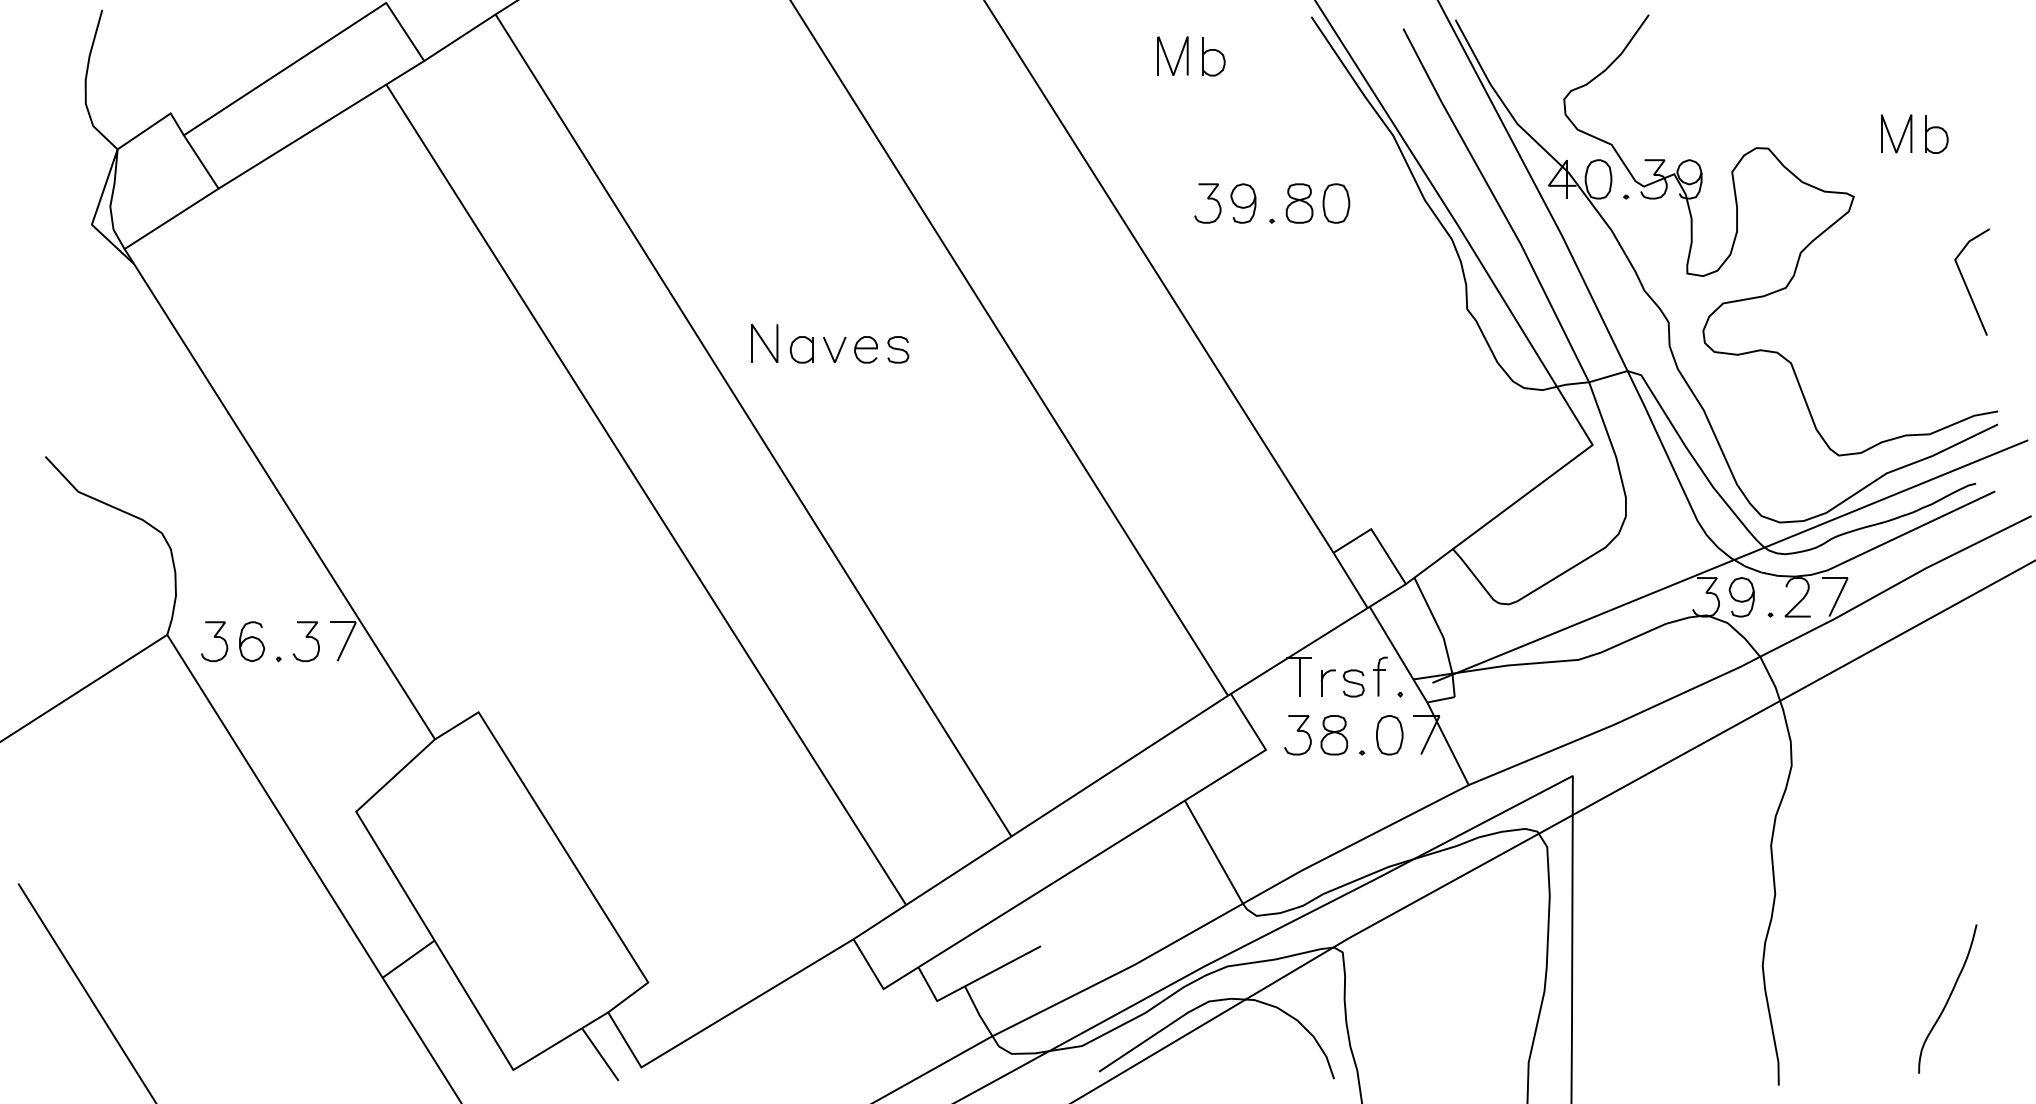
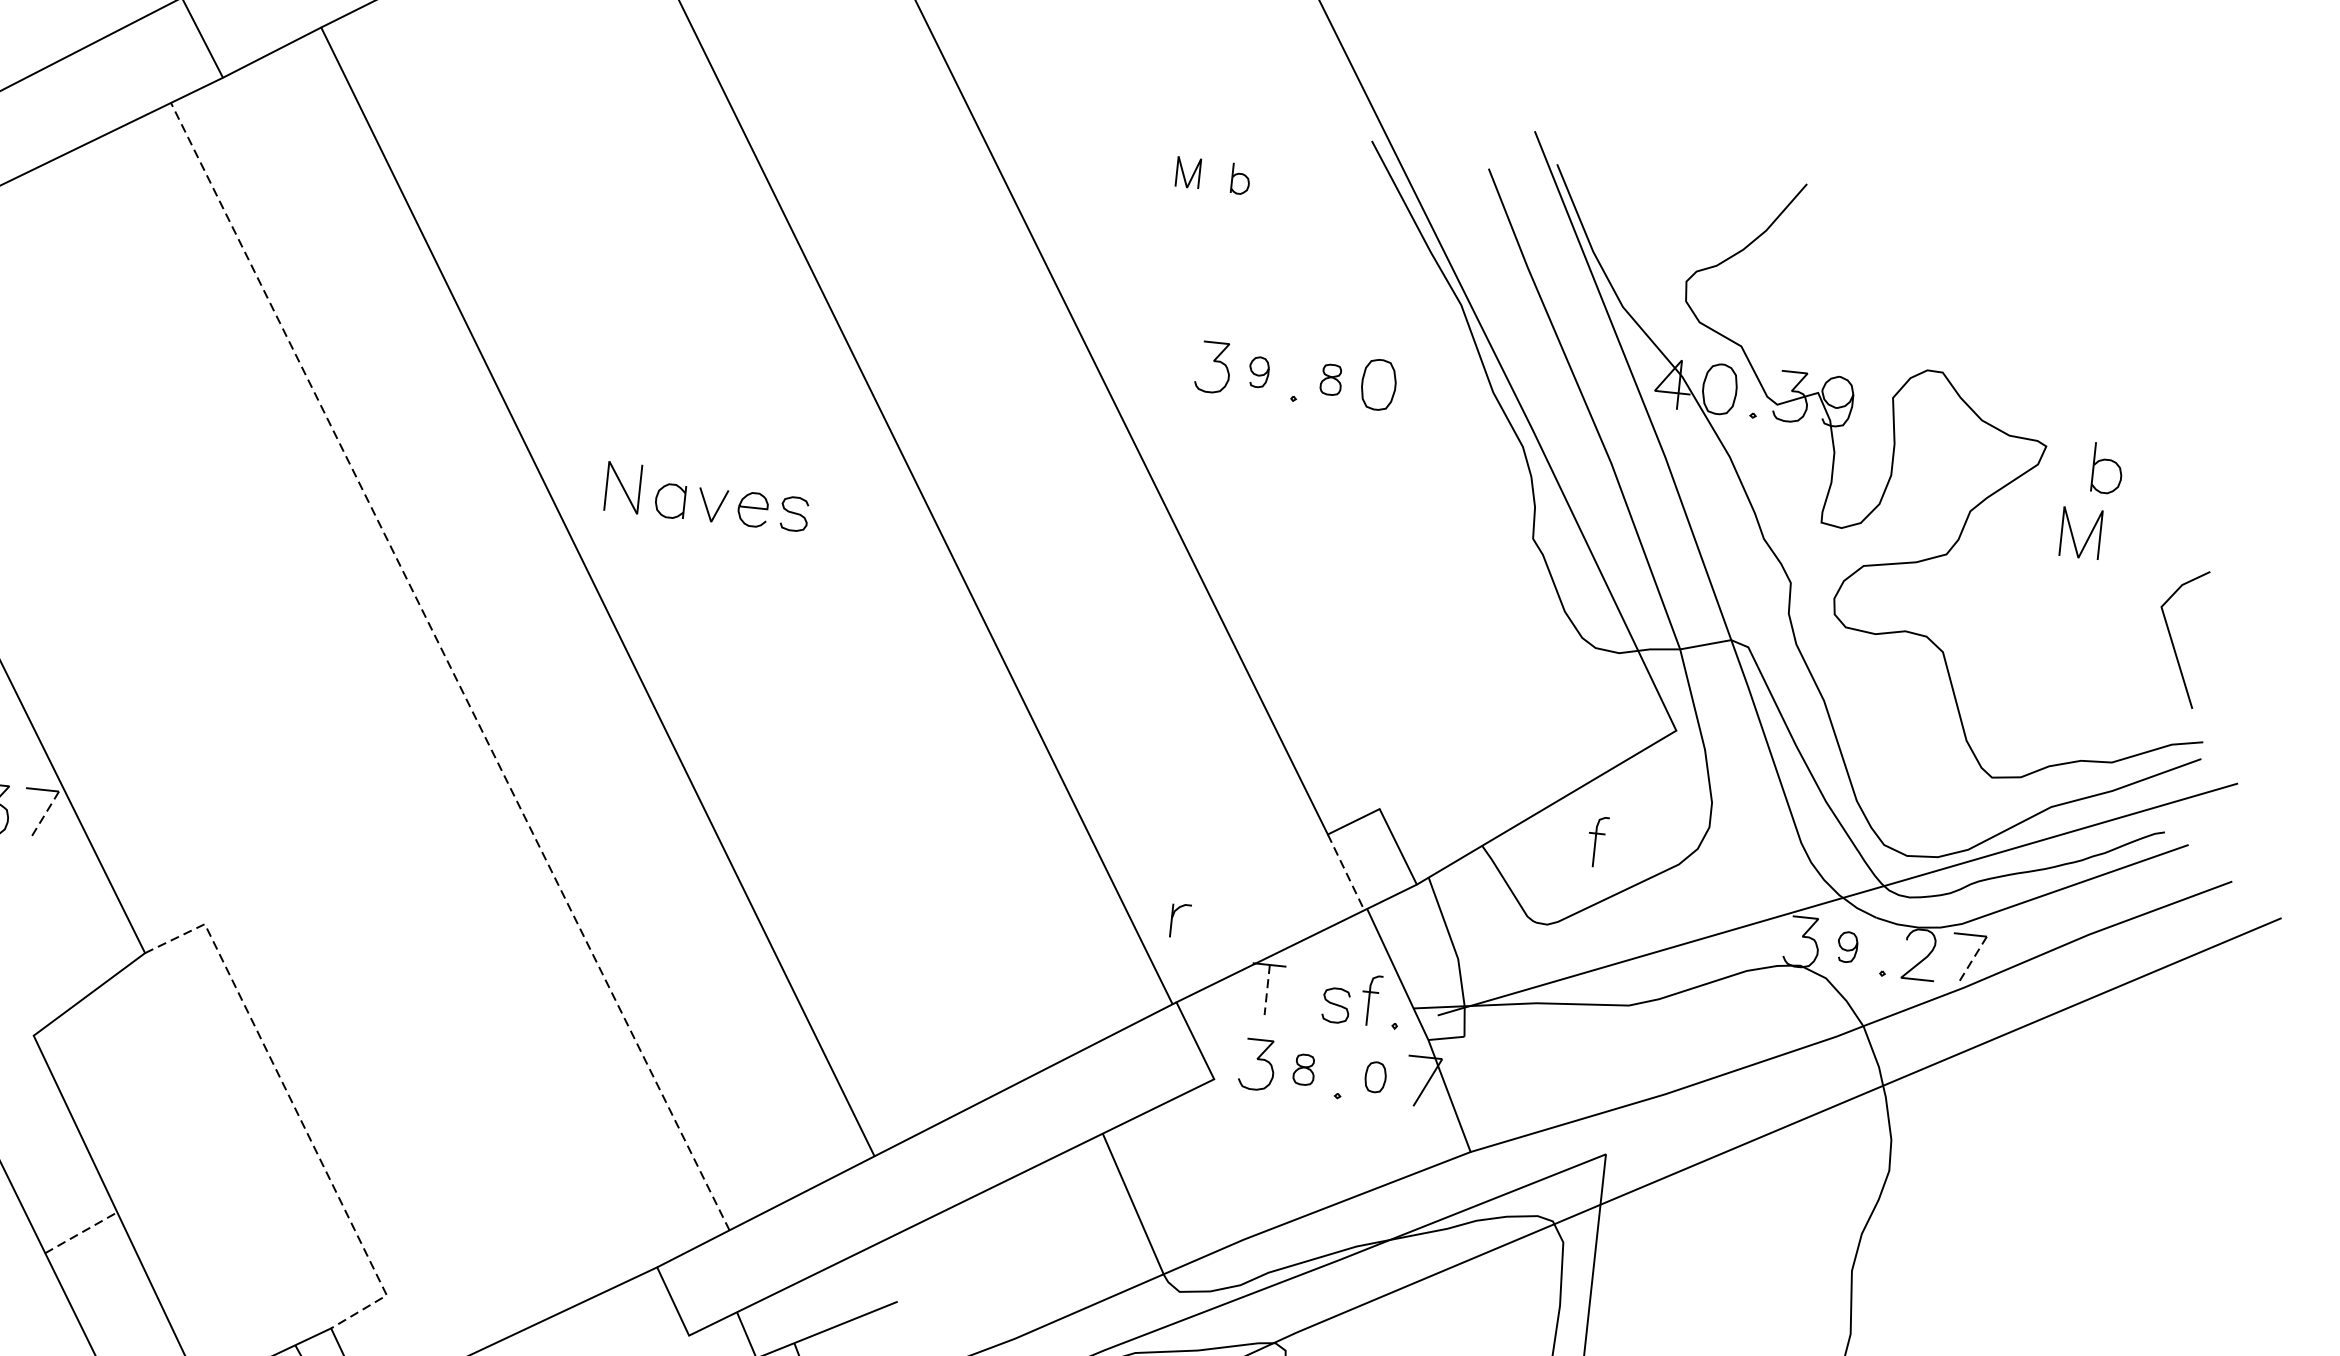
part: (1172, 55) -> (1187, 171), size x0.6
part: (1213, 56) -> (1240, 178), size x0.6
part: (1896, 133) -> (2081, 532), moved
part: (1936, 134) -> (2107, 469), moved
part: (1243, 203) -> (1259, 372), size x0.6
part: (1299, 203) -> (1331, 379), size x0.6
line: (1966, 283) -> (2172, 638), moved
line: (646, 495) -> (450, 667), solid -> dashed
part: (1541, 536) -> (1597, 841), added
line: (1350, 580) -> (1345, 872), solid -> dashed
part: (1741, 597) -> (1847, 947), size x0.6
line: (1838, 597) -> (1972, 960), solid -> dashed
line: (346, 641) -> (44, 815), solid -> dashed
line: (1299, 677) -> (1267, 990), solid -> dashed
part: (1327, 682) -> (1179, 920), moved
part: (1334, 735) -> (1304, 1069), size x0.6
part: (1389, 735) -> (1375, 1077), size x0.6
line: (562, 846) -> (294, 1108), solid -> dashed
line: (407, 959) -> (79, 1233), solid -> dashed

